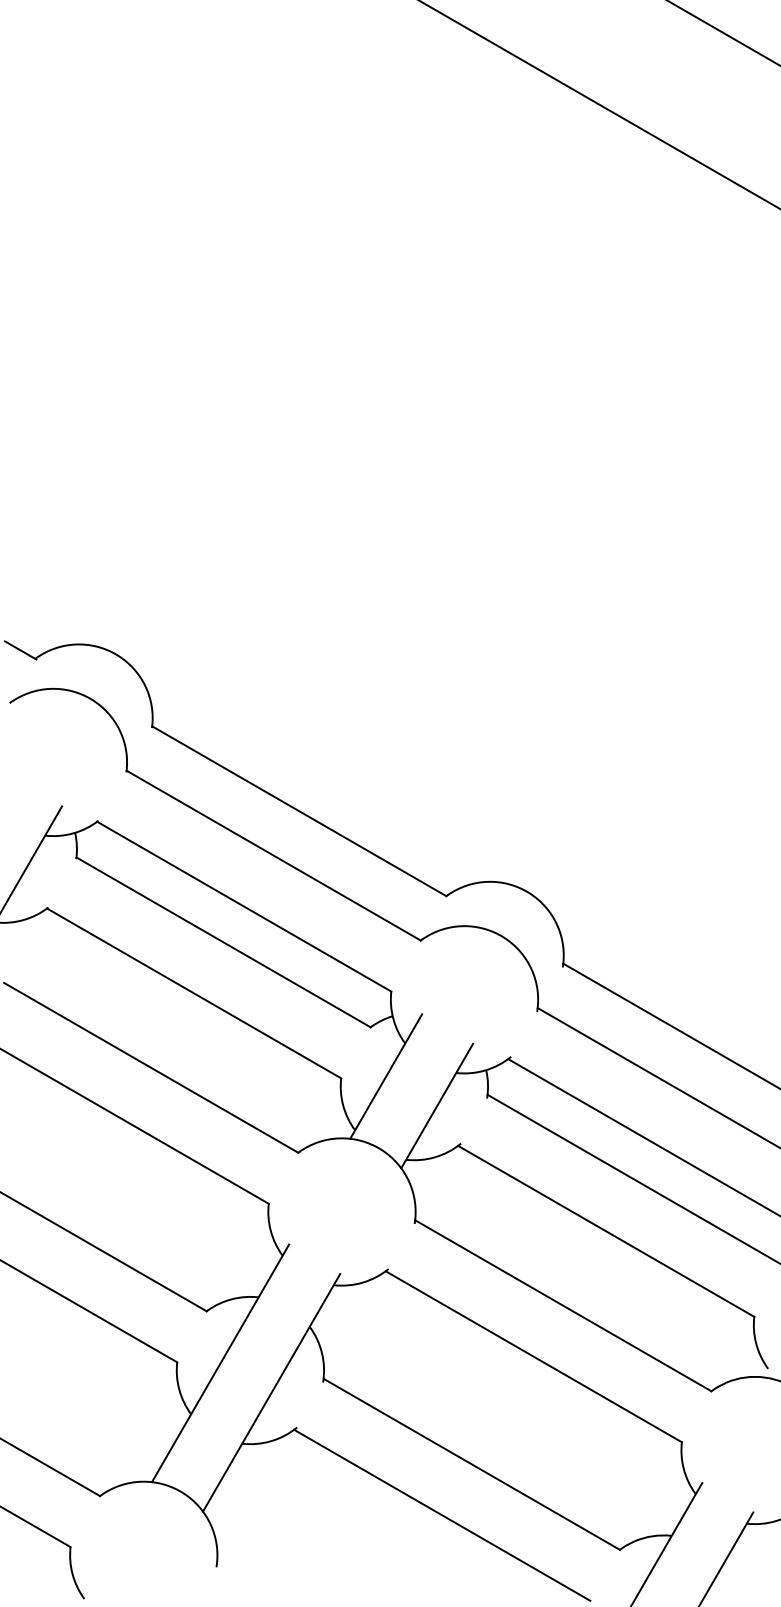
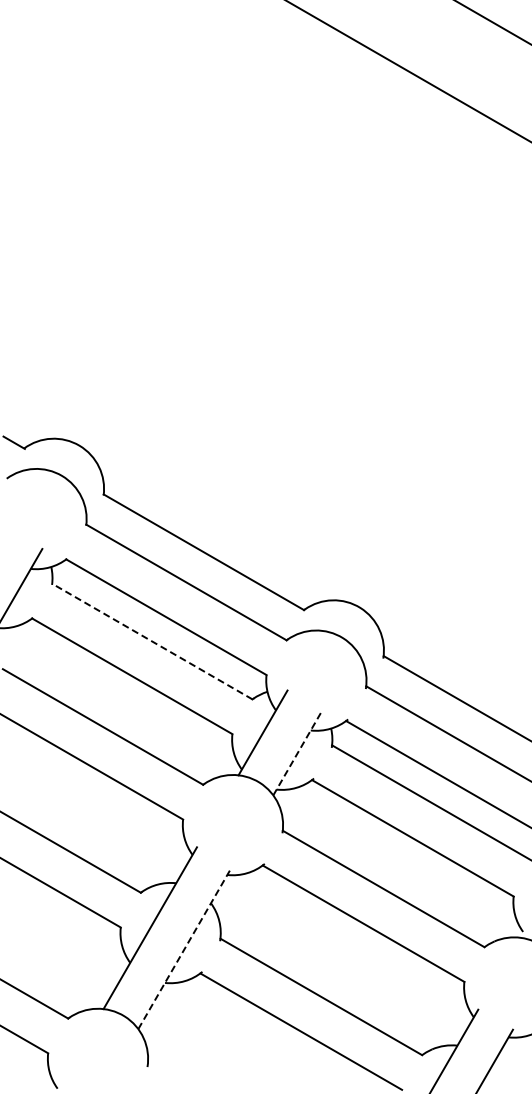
line: (223, 942) -> (152, 641), solid -> dashed
line: (436, 1105) -> (297, 752), solid -> dashed
line: (272, 1391) -> (185, 947), solid -> dashed

